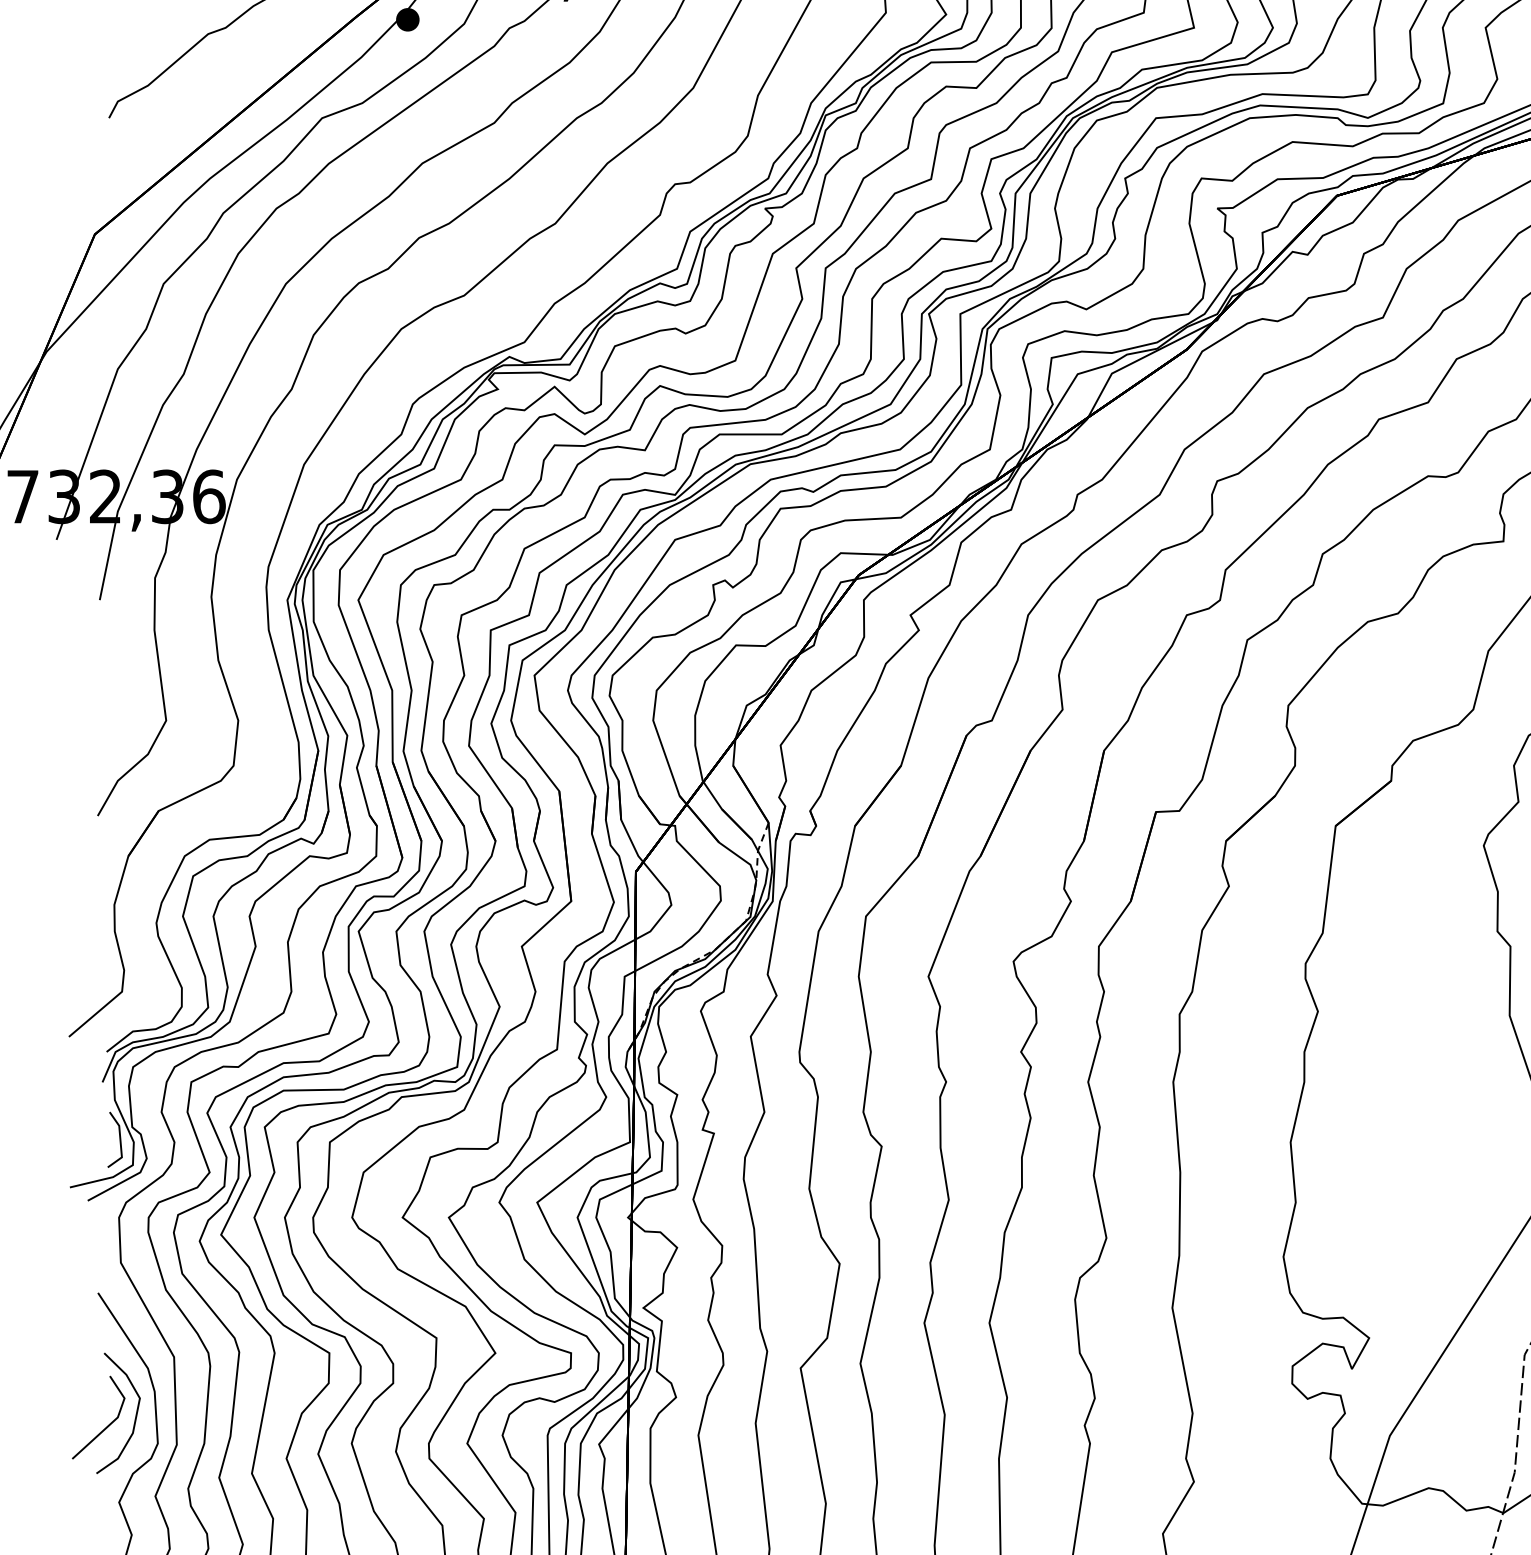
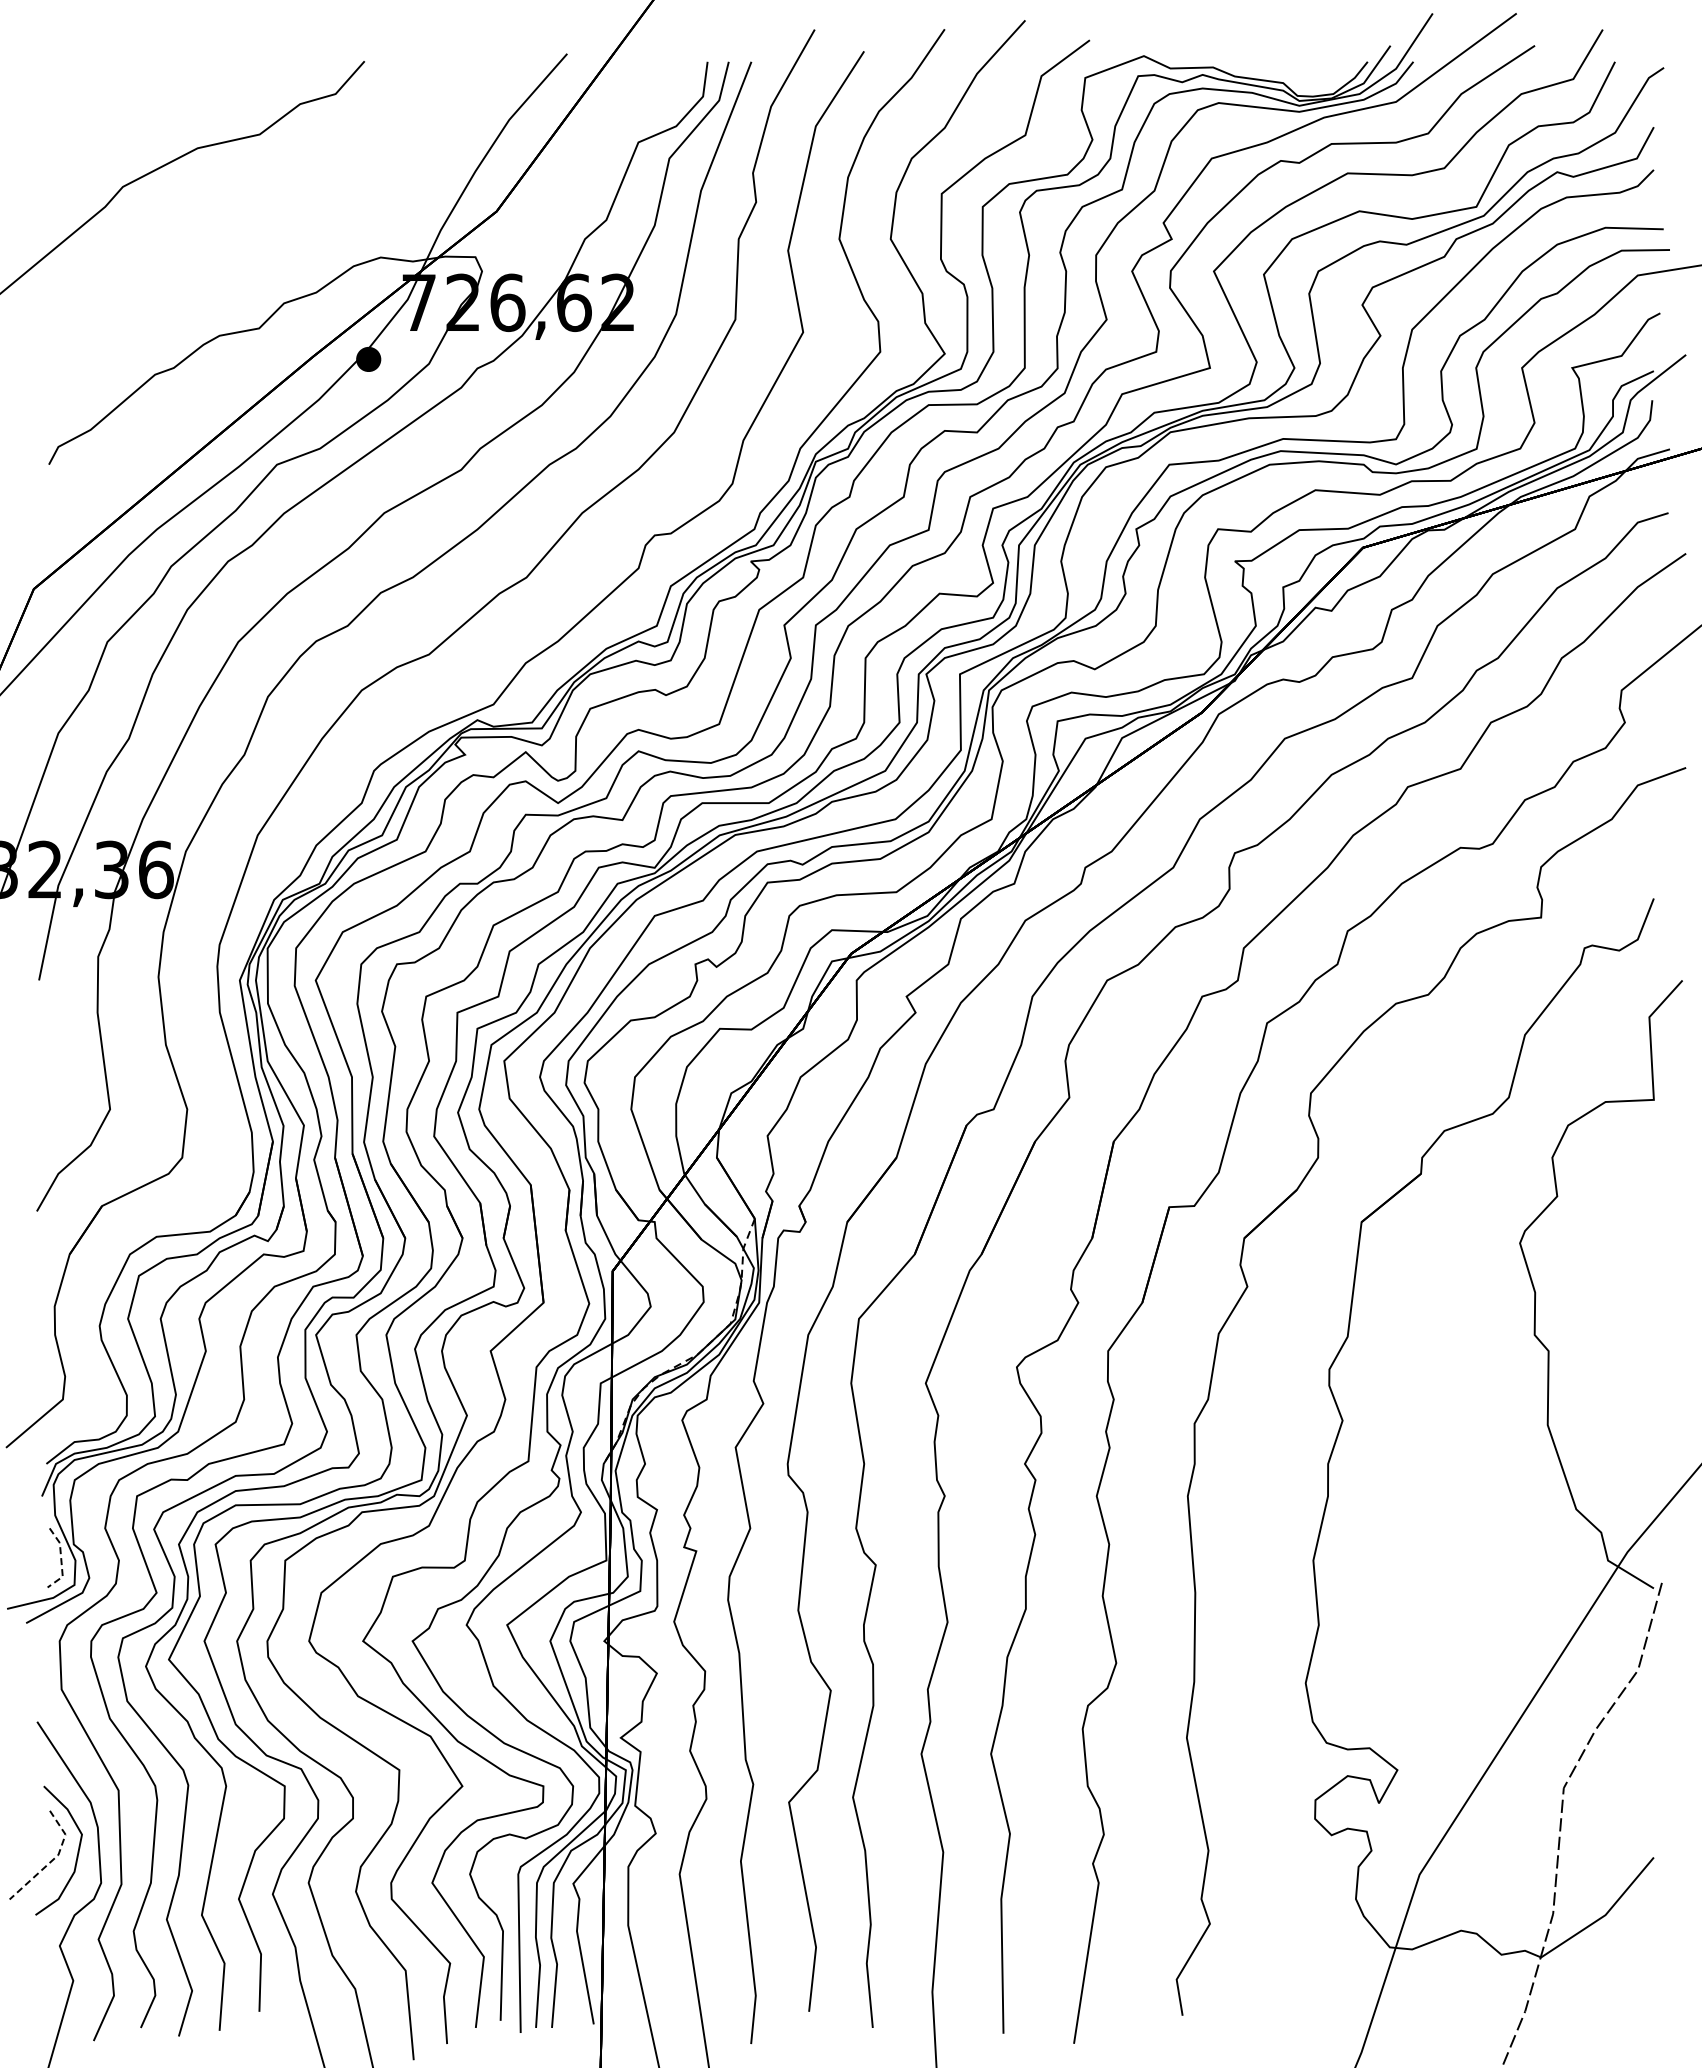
line: (120, 1142) -> (61, 1560), solid -> dashed
line: (113, 1421) -> (53, 1859), solid -> dashed

